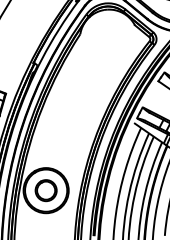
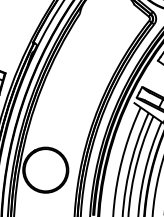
part: (45, 190) -> (45, 170), removed

